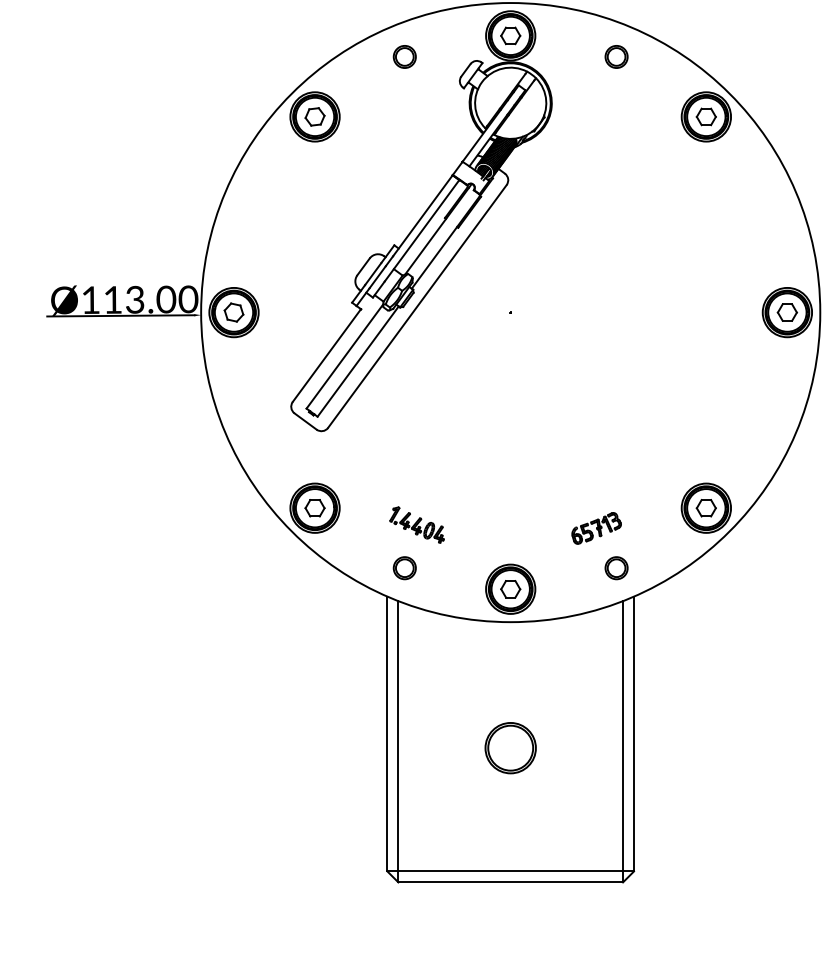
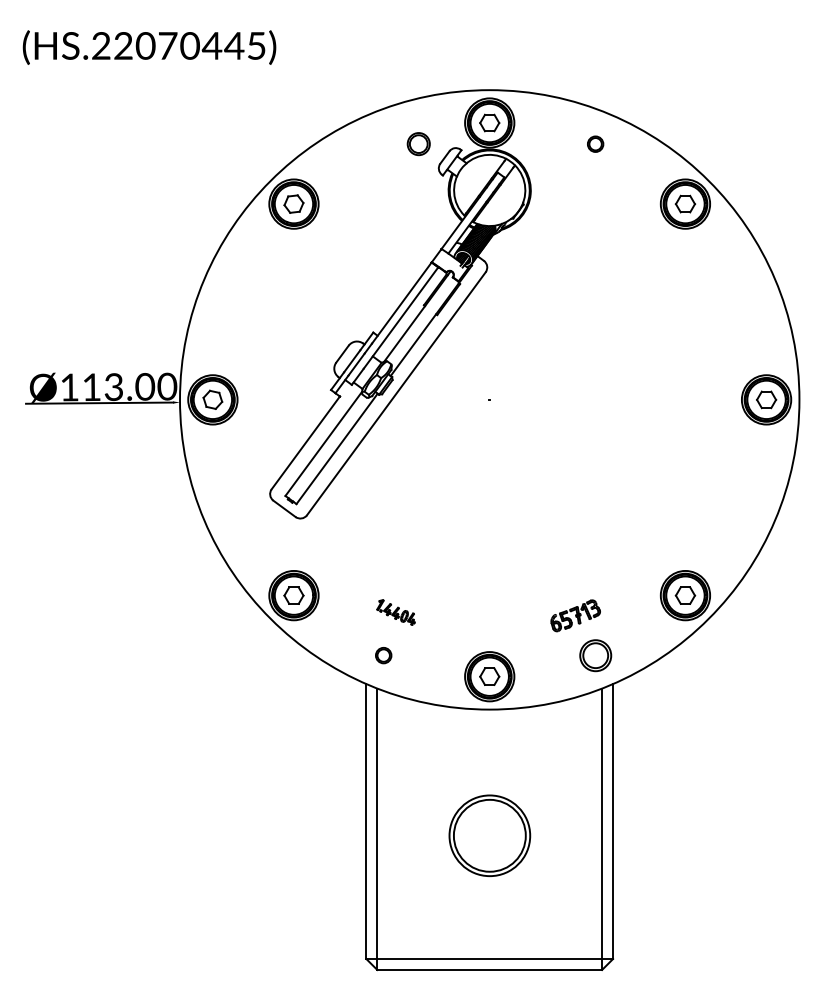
part: (404, 57) -> (418, 144), moved
part: (616, 57) -> (595, 144), size x0.7
part: (416, 525) -> (395, 612), size x0.7
part: (404, 568) -> (383, 655), size x0.7
part: (616, 568) -> (595, 655), size x1.4
part: (510, 747) -> (489, 835), size x1.6

